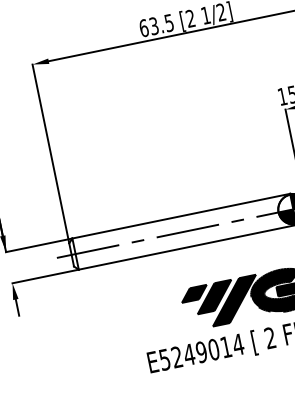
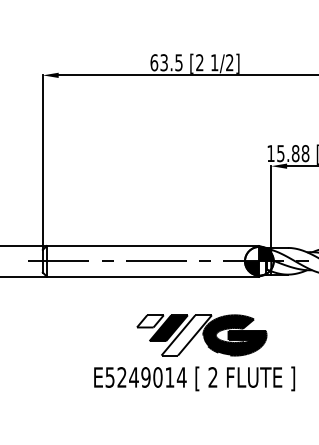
fill: (194, 293) -> (150, 321), removed
fill: (234, 300) -> (186, 335), removed

